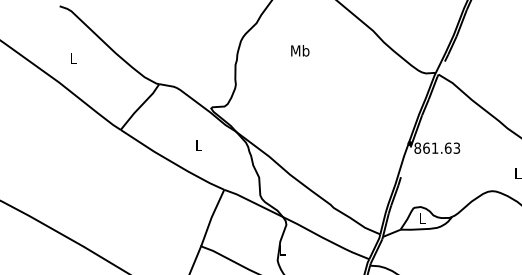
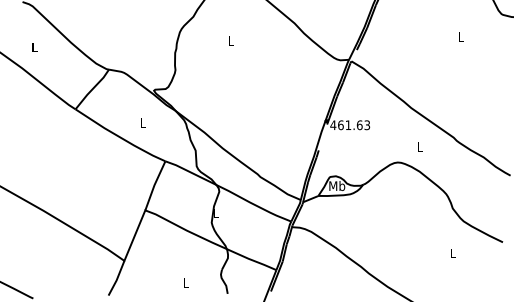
text: (300, 50) -> (231, 40), Mb -> L
text: (417, 148) -> (333, 125), 861.63 -> 461.63
text: (422, 218) -> (337, 186), L -> Mb

